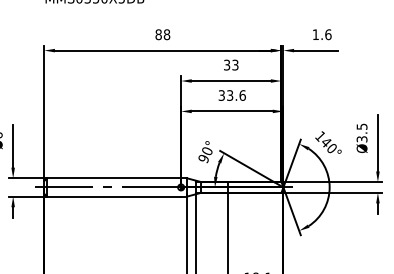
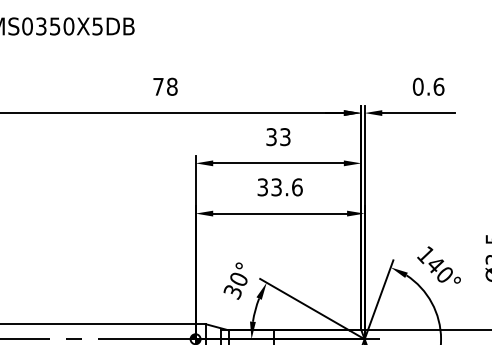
text: (158, 34) -> (158, 86), 88 -> 78
text: (315, 34) -> (417, 86), 1.6 -> 0.6
text: (203, 158) -> (232, 291), 90° -> 30°

